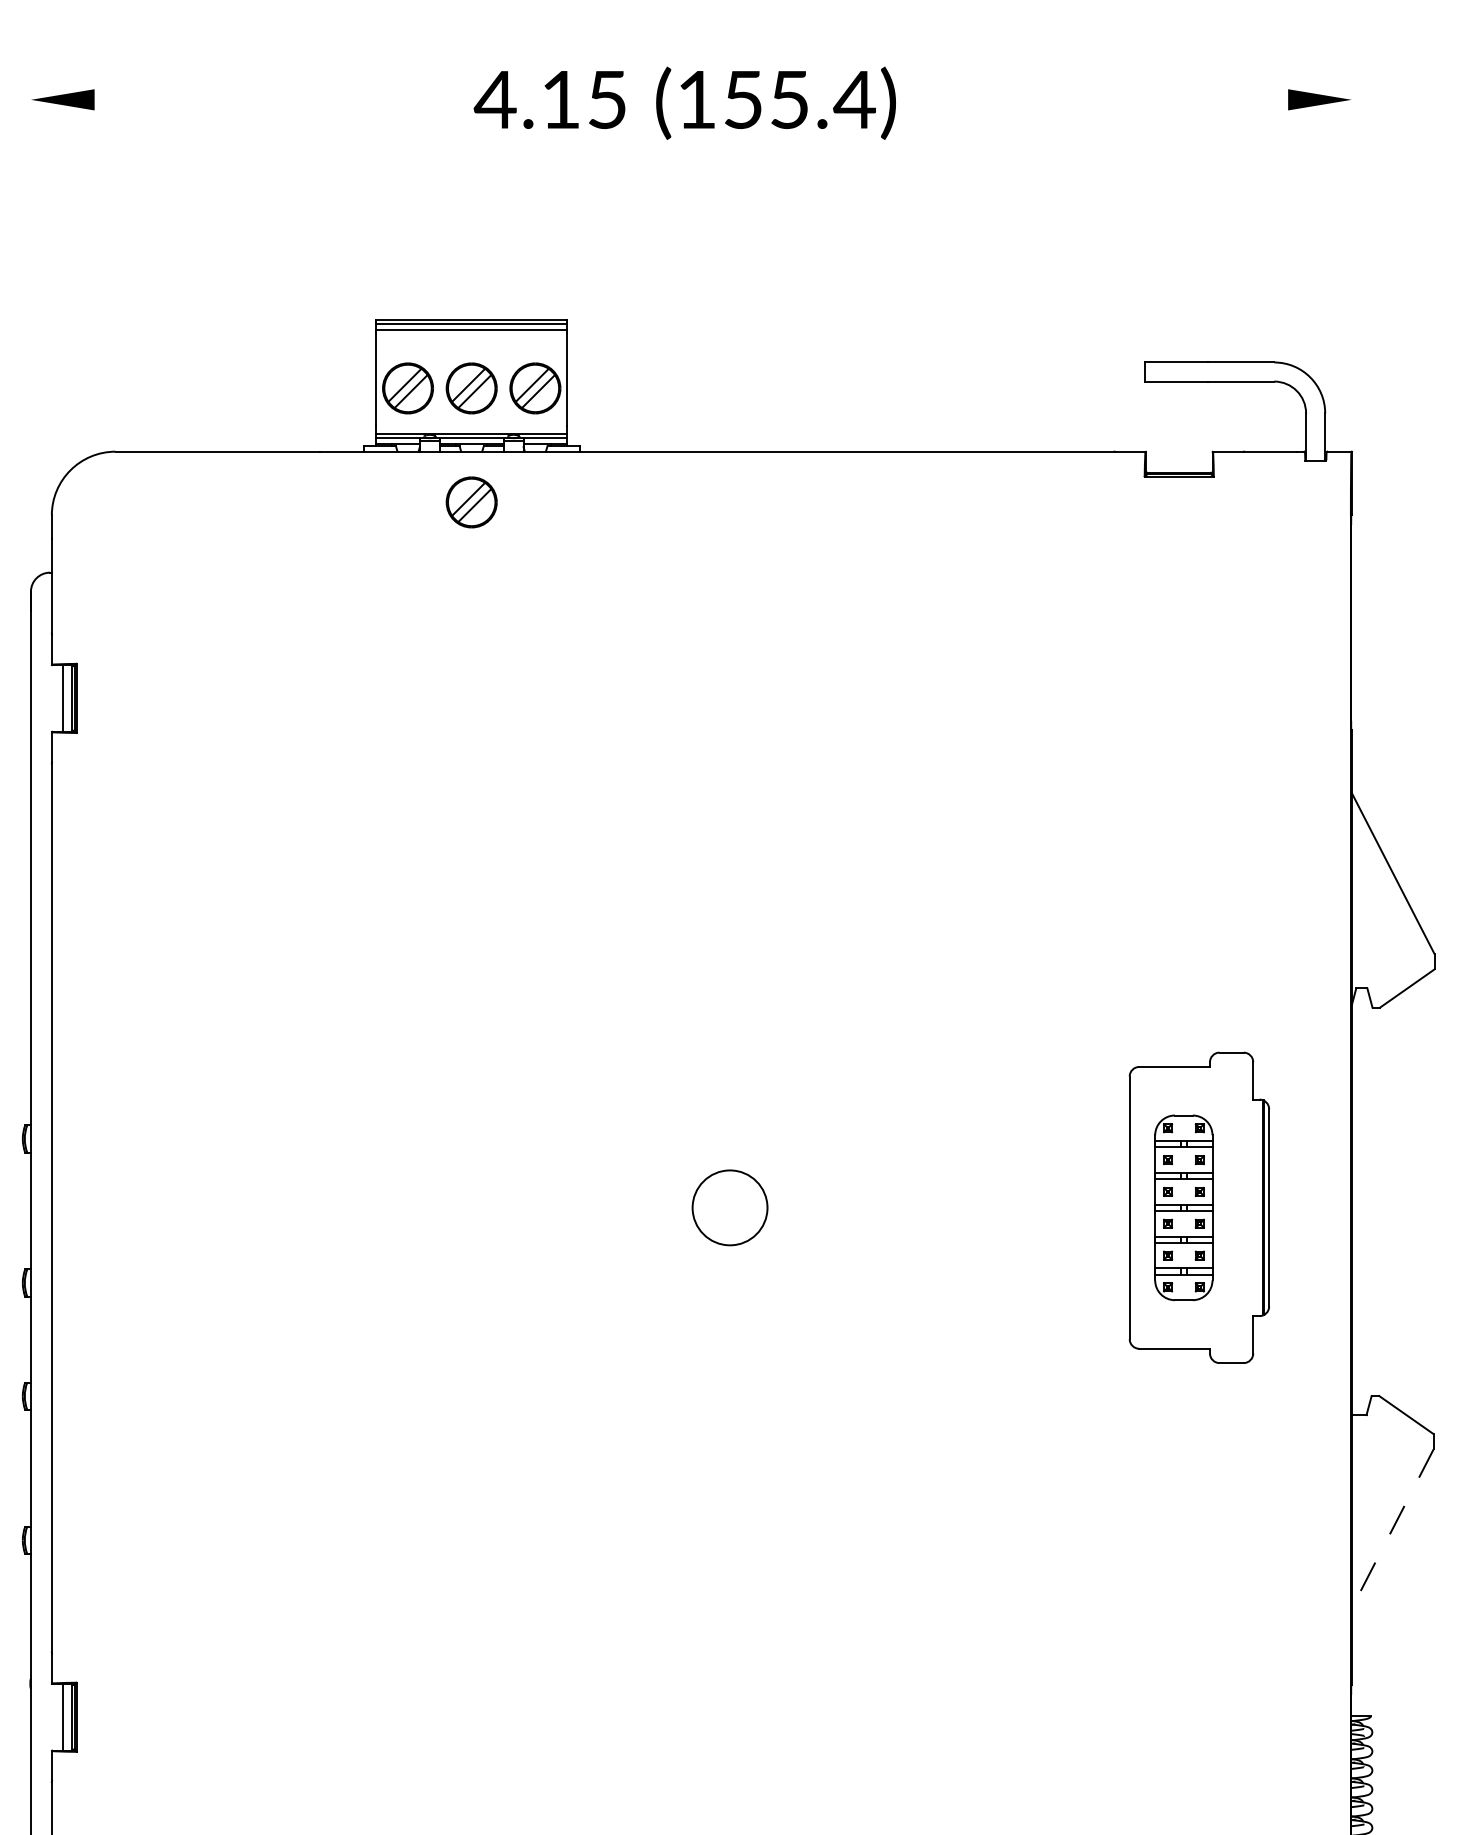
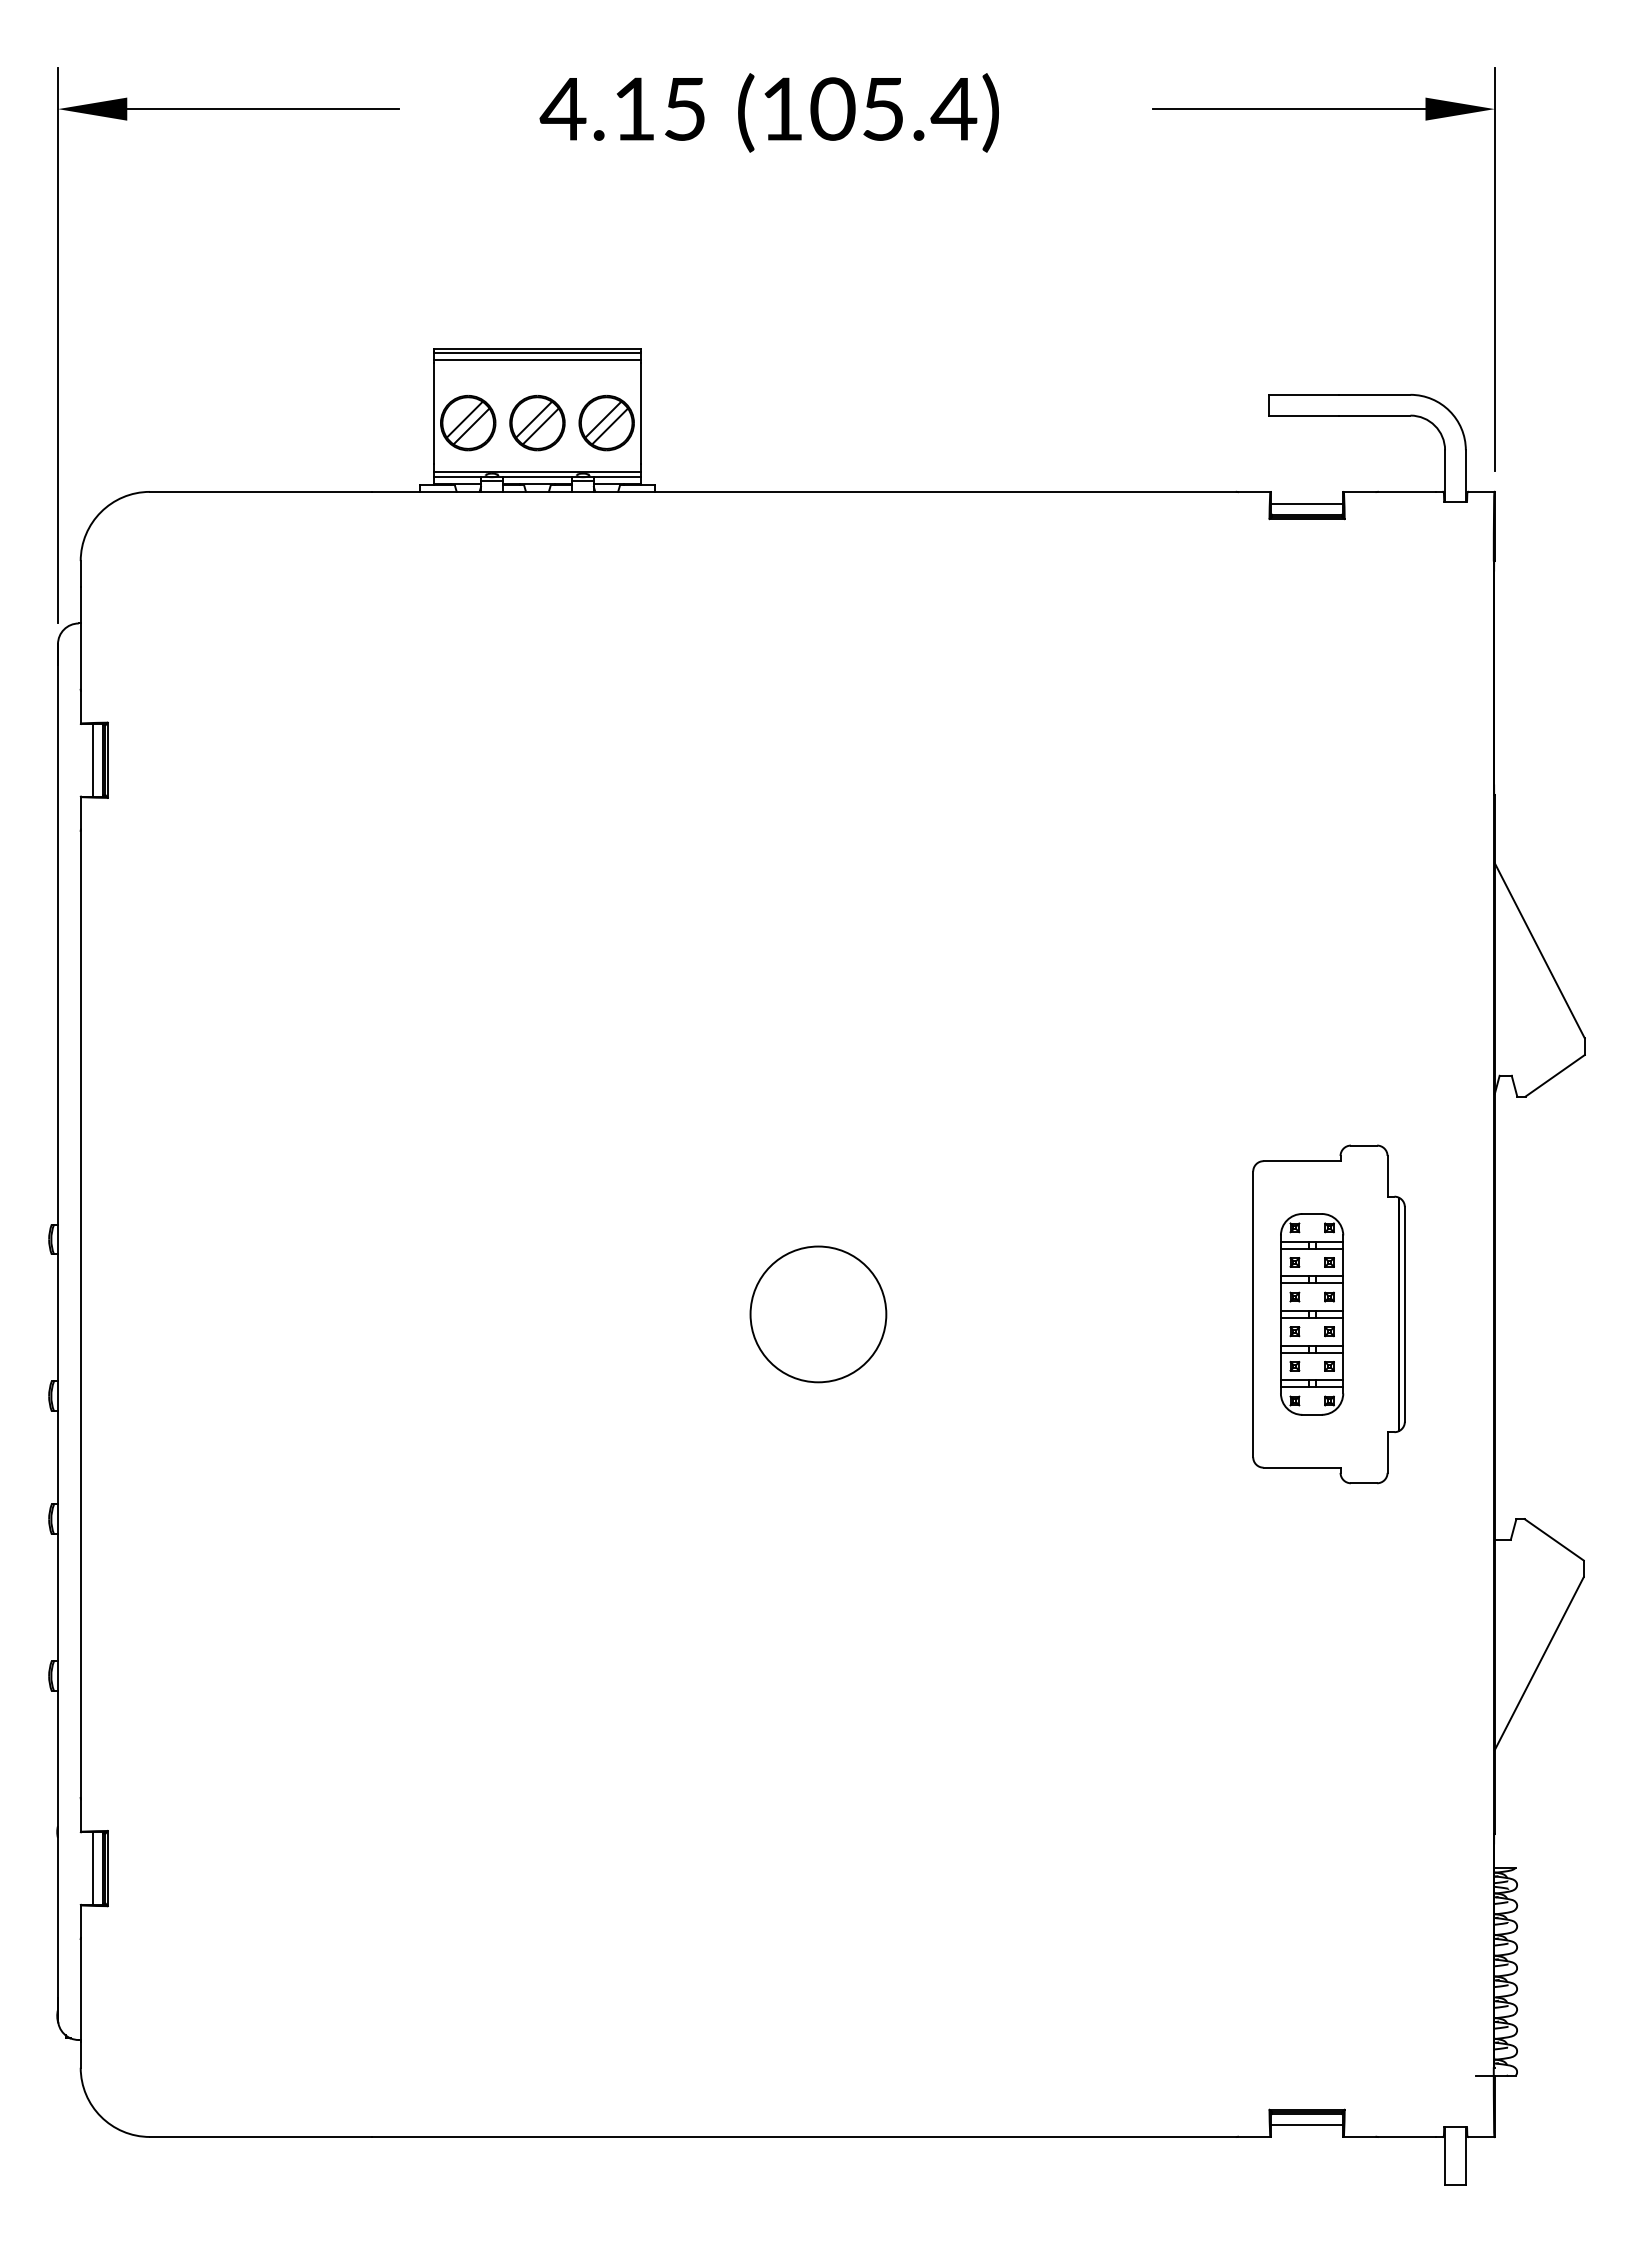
text: (742, 99) -> (832, 108), (155.4) -> (105.4)
line: (219, 100) -> (263, 109), added
line: (1163, 100) -> (1289, 109), added
line: (1351, 247) -> (1494, 269), added
line: (30, 317) -> (57, 345), added
line: (1178, 463) -> (1306, 504), added
part: (471, 502) -> (537, 547), removed
circle: (730, 1207) -> (818, 1314), size x1.67
line: (1392, 1529) -> (1539, 1664), dashed -> solid

